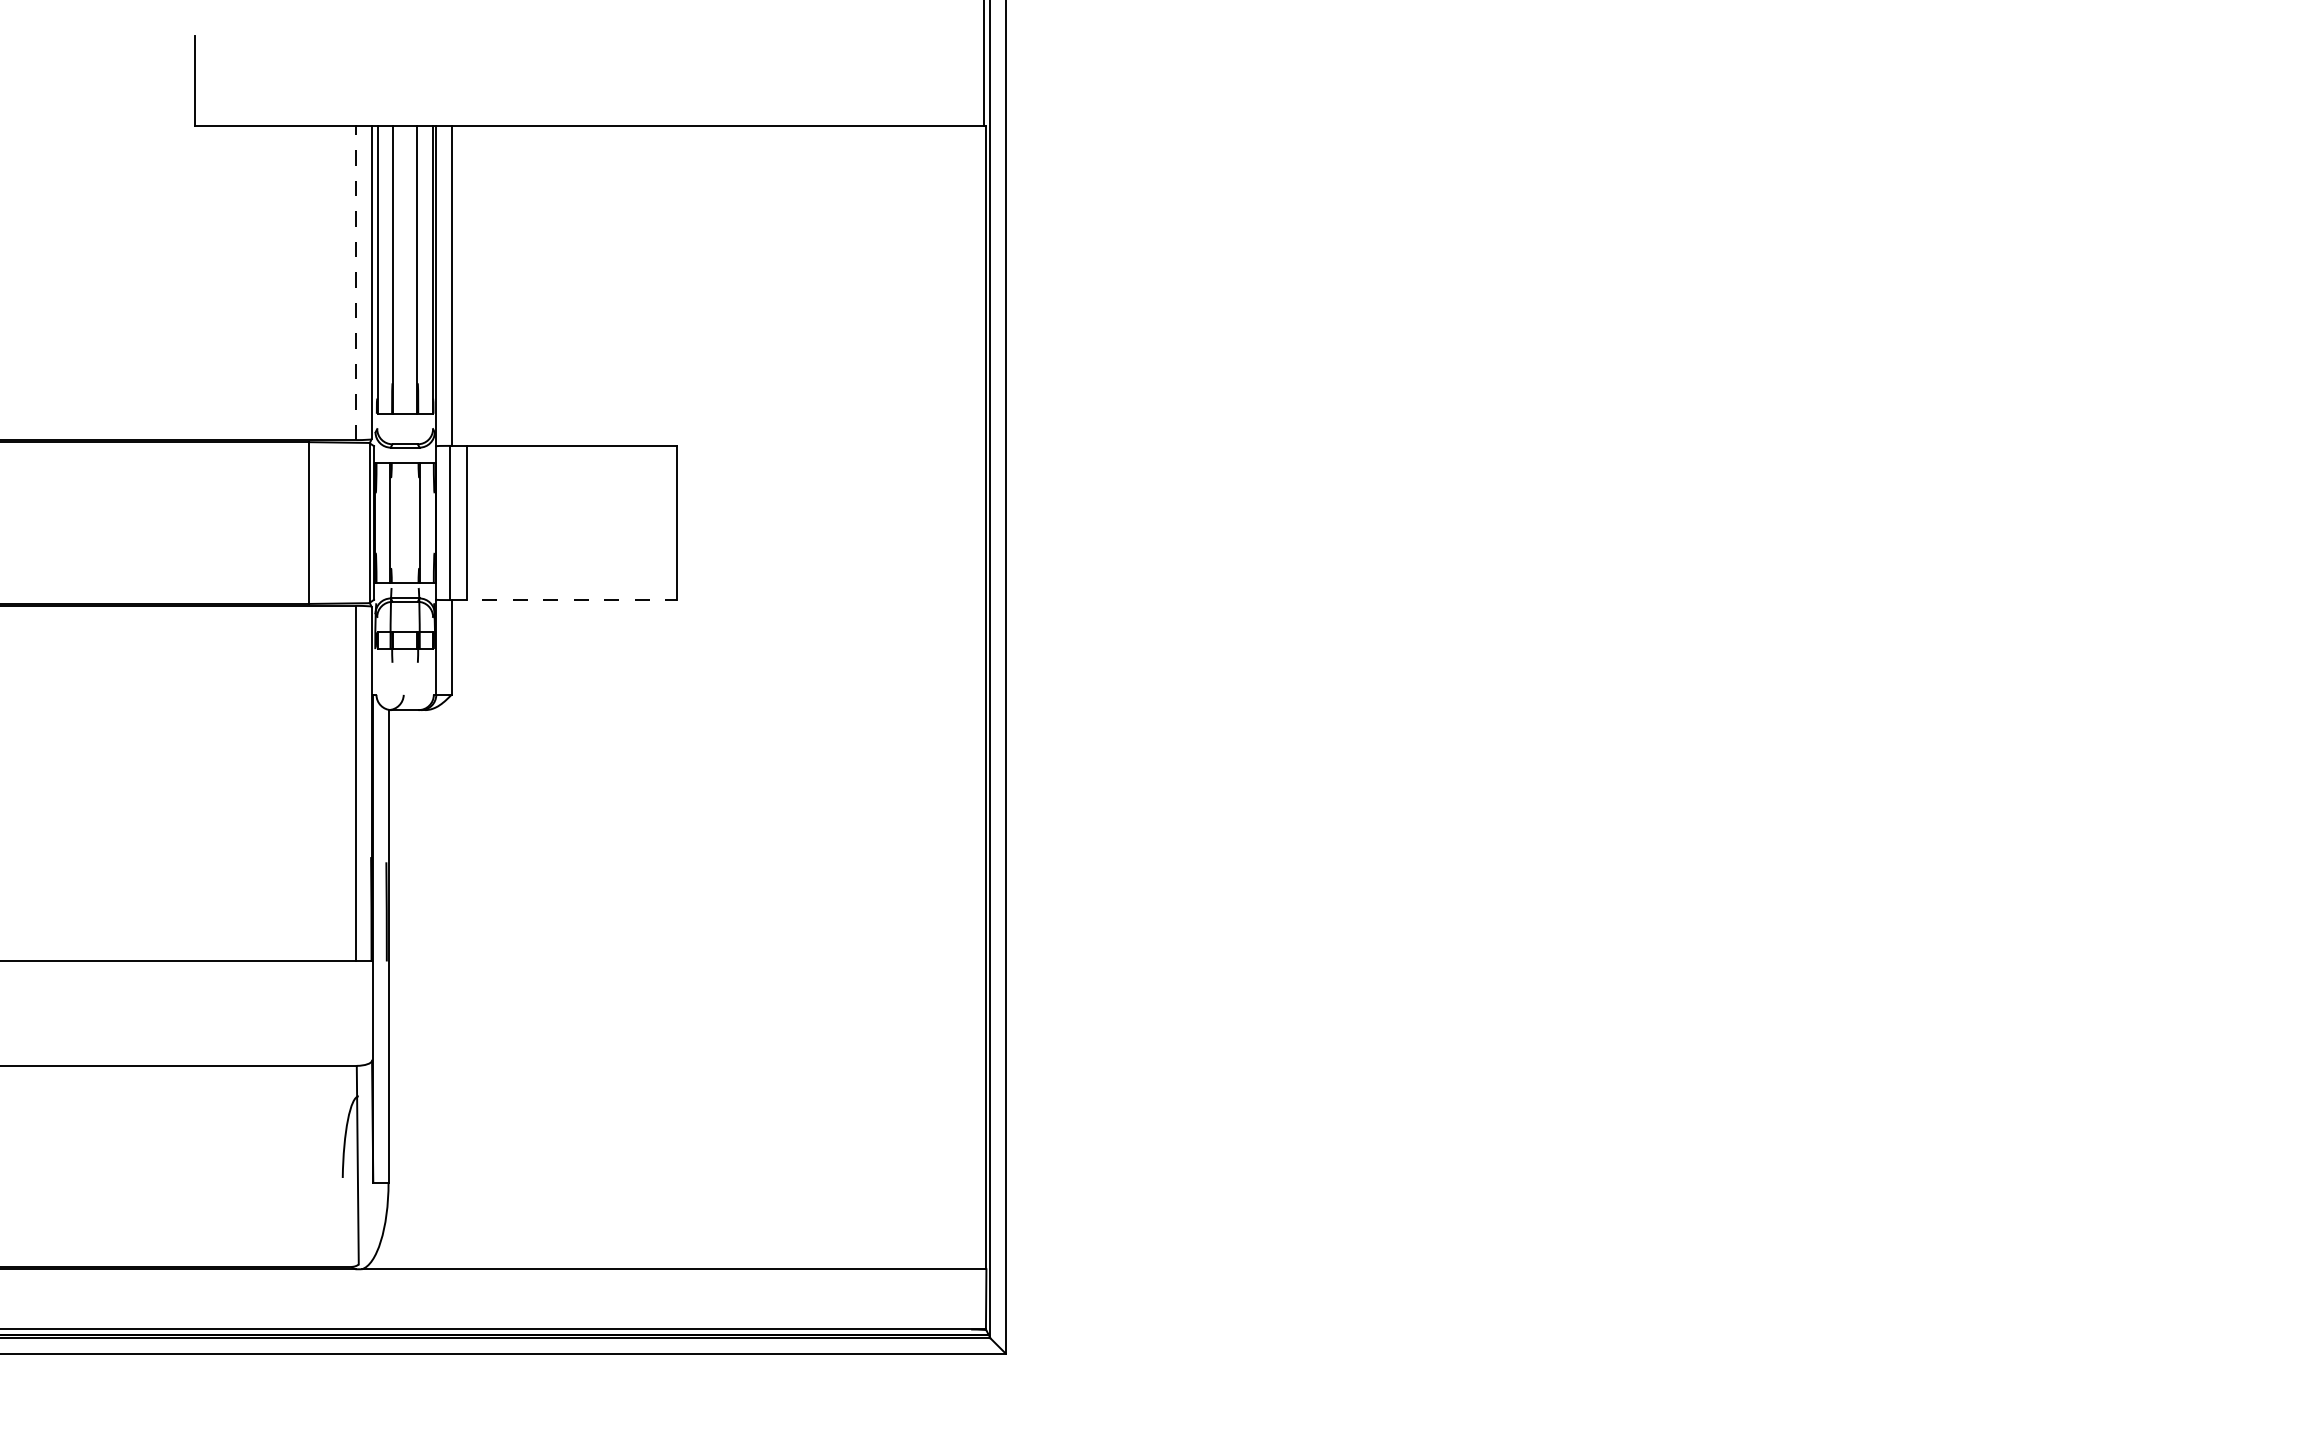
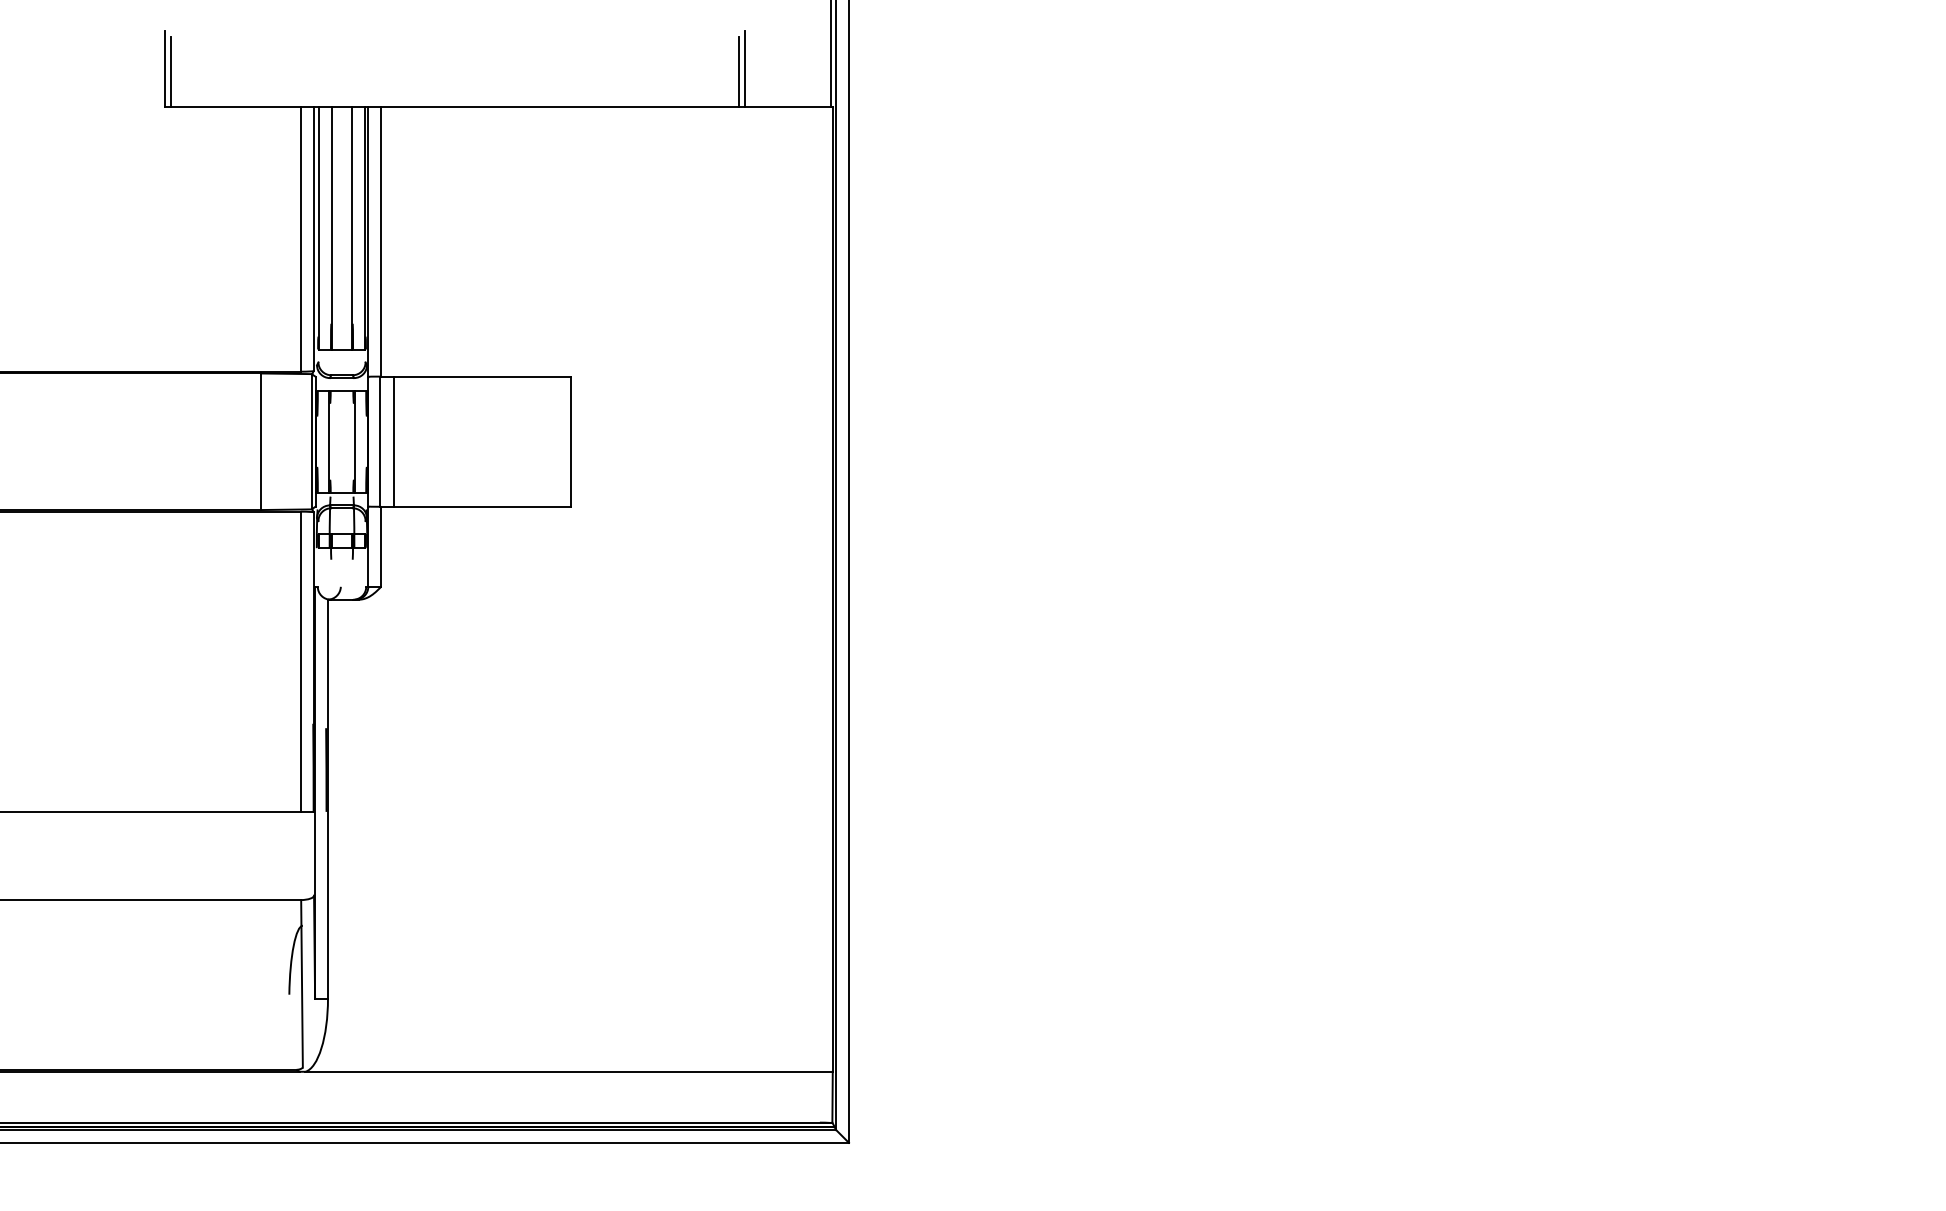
line: (882, 80) -> (745, 68), added
line: (202, 84) -> (170, 71), added
line: (875, 84) -> (739, 71), added
line: (356, 283) -> (300, 239), dashed -> solid
line: (564, 600) -> (476, 507), dashed -> solid

